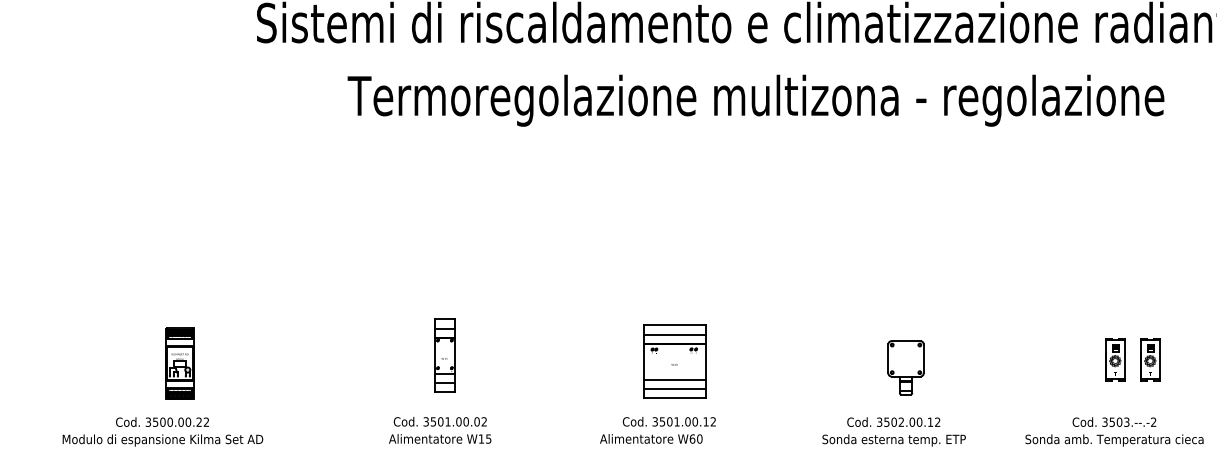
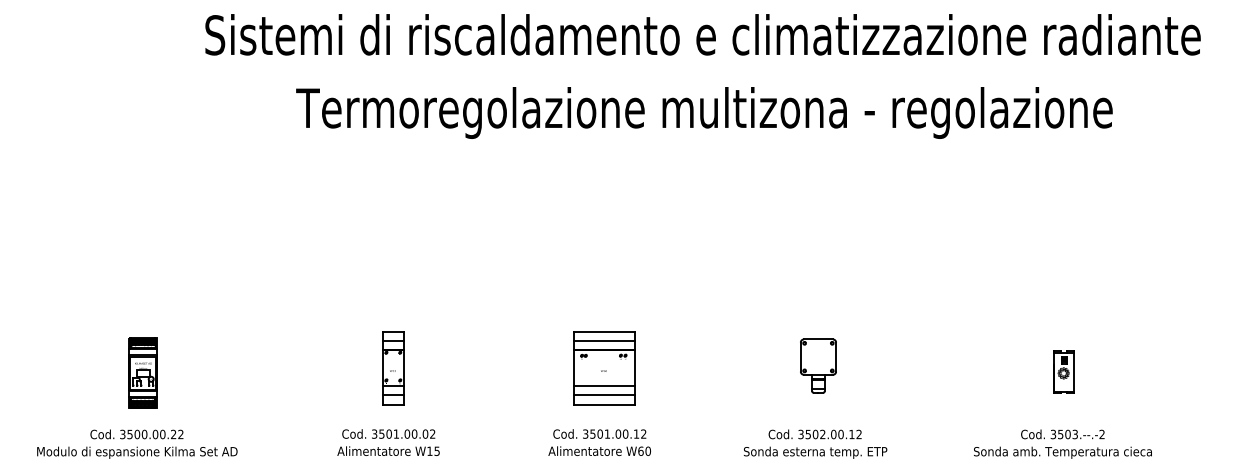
part: (1150, 359) -> (1098, 371), removed
part: (675, 362) -> (604, 368), moved
part: (179, 363) -> (142, 372), moved
part: (906, 367) -> (818, 365), moved
text: (669, 421) -> (599, 433), moved
text: (163, 431) -> (137, 443), moved
text: (894, 431) -> (815, 443), moved

